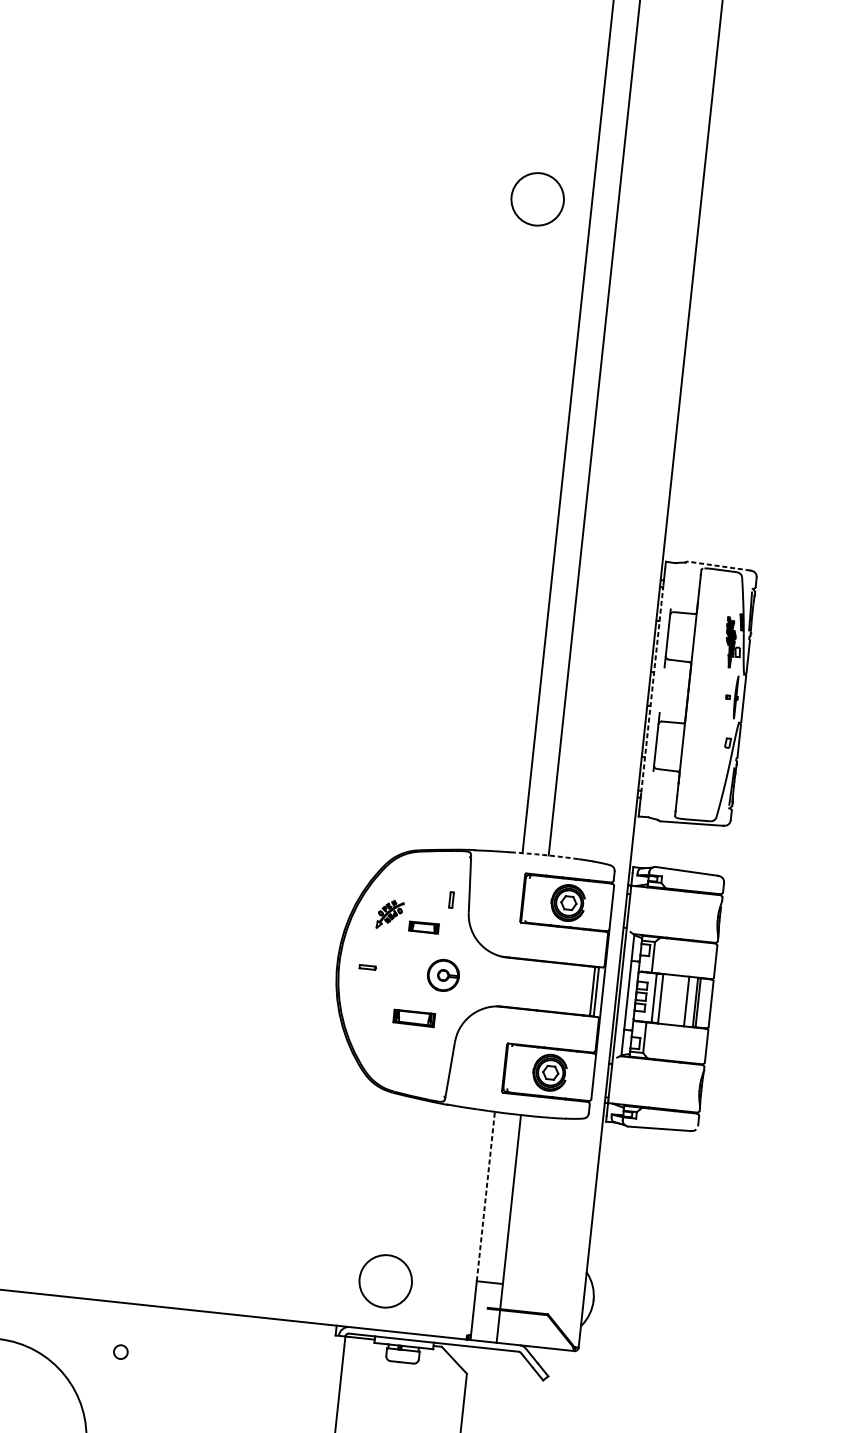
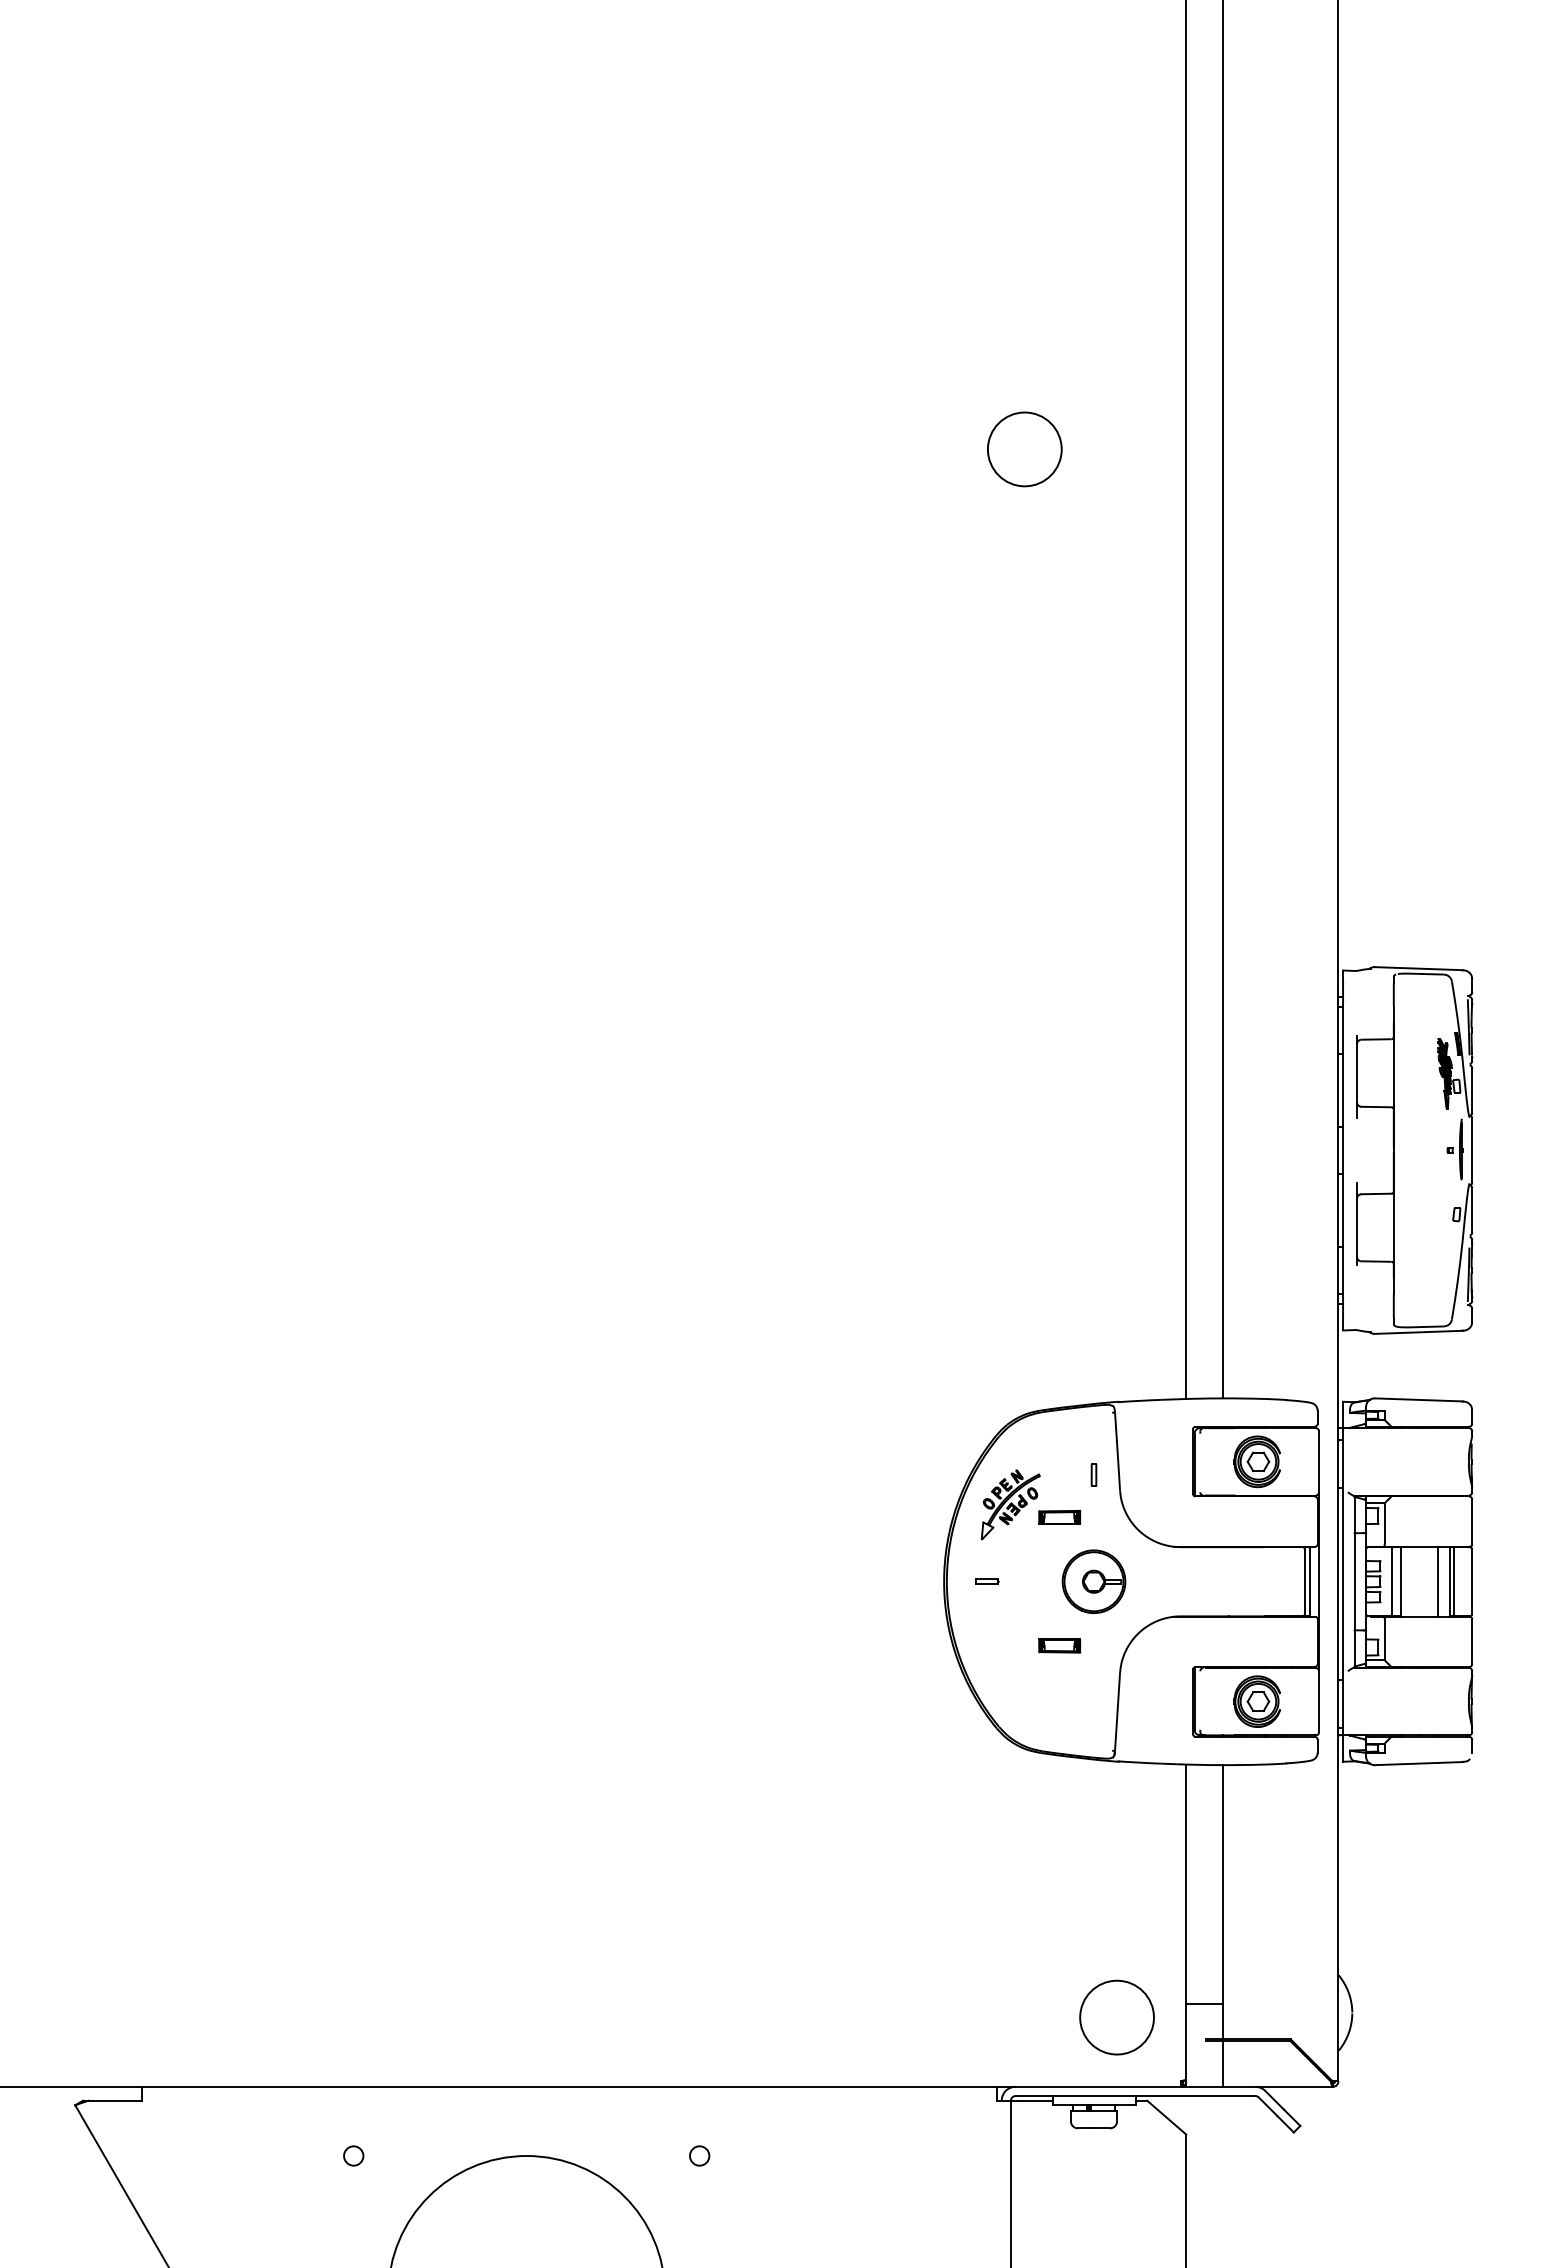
circle: (537, 199) -> (1024, 449), moved
line: (719, 566) -> (1418, 968), dashed -> solid
line: (652, 689) -> (1343, 1150), dashed -> solid
arc: (546, 855) -> (1220, 1398), dashed -> solid
part: (390, 914) -> (1010, 1504), size x1.67
part: (443, 975) -> (1093, 1581), size x1.43
part: (414, 1018) -> (1059, 1645), size x0.71
line: (486, 1196) -> (1186, 1884), dashed -> solid
circle: (385, 1281) -> (1116, 2017), moved

